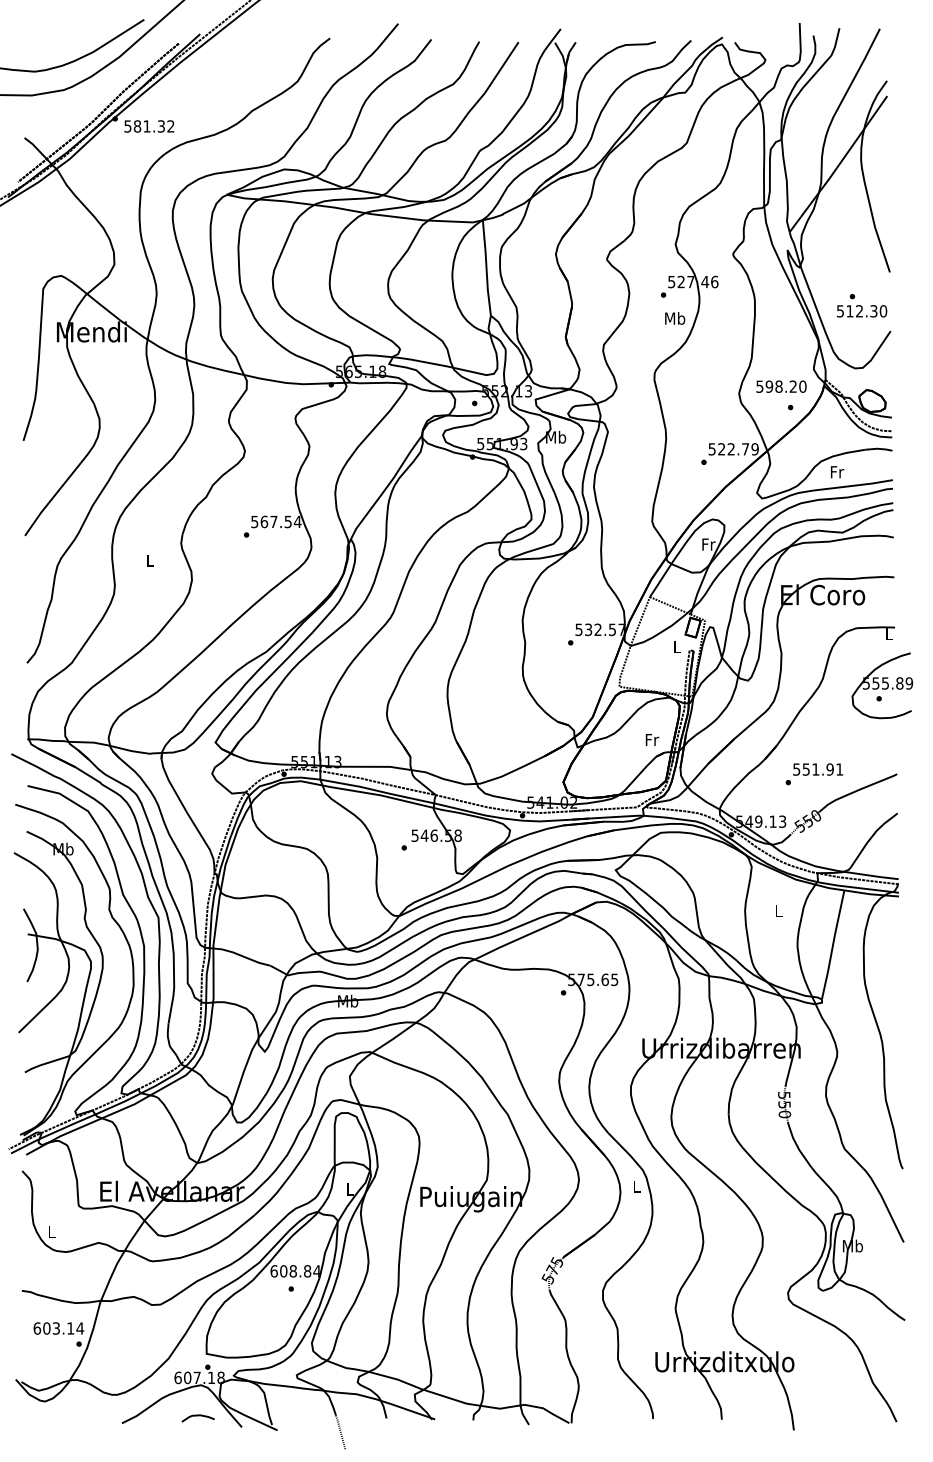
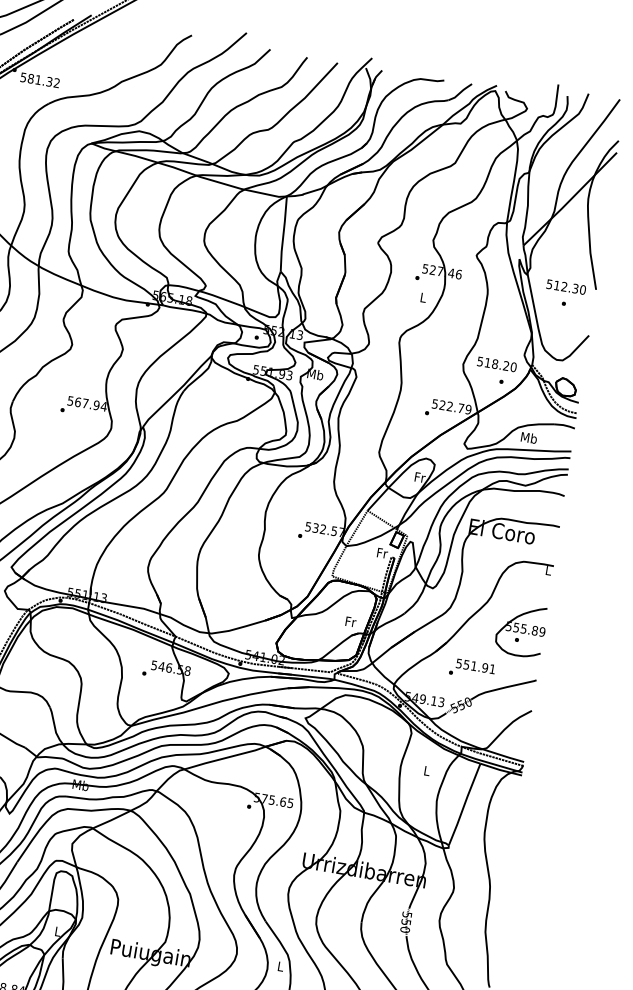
text: (862, 311) -> (566, 287), moved
text: (675, 318) -> (423, 297), Mb -> L
text: (769, 386) -> (487, 362), 598.20 -> 518.20
text: (837, 471) -> (529, 437), Fr -> Mb
text: (287, 521) -> (96, 404), 567.54 -> 567.94
text: (677, 647) -> (382, 553), L -> Fr
part: (882, 685) -> (521, 630), moved

